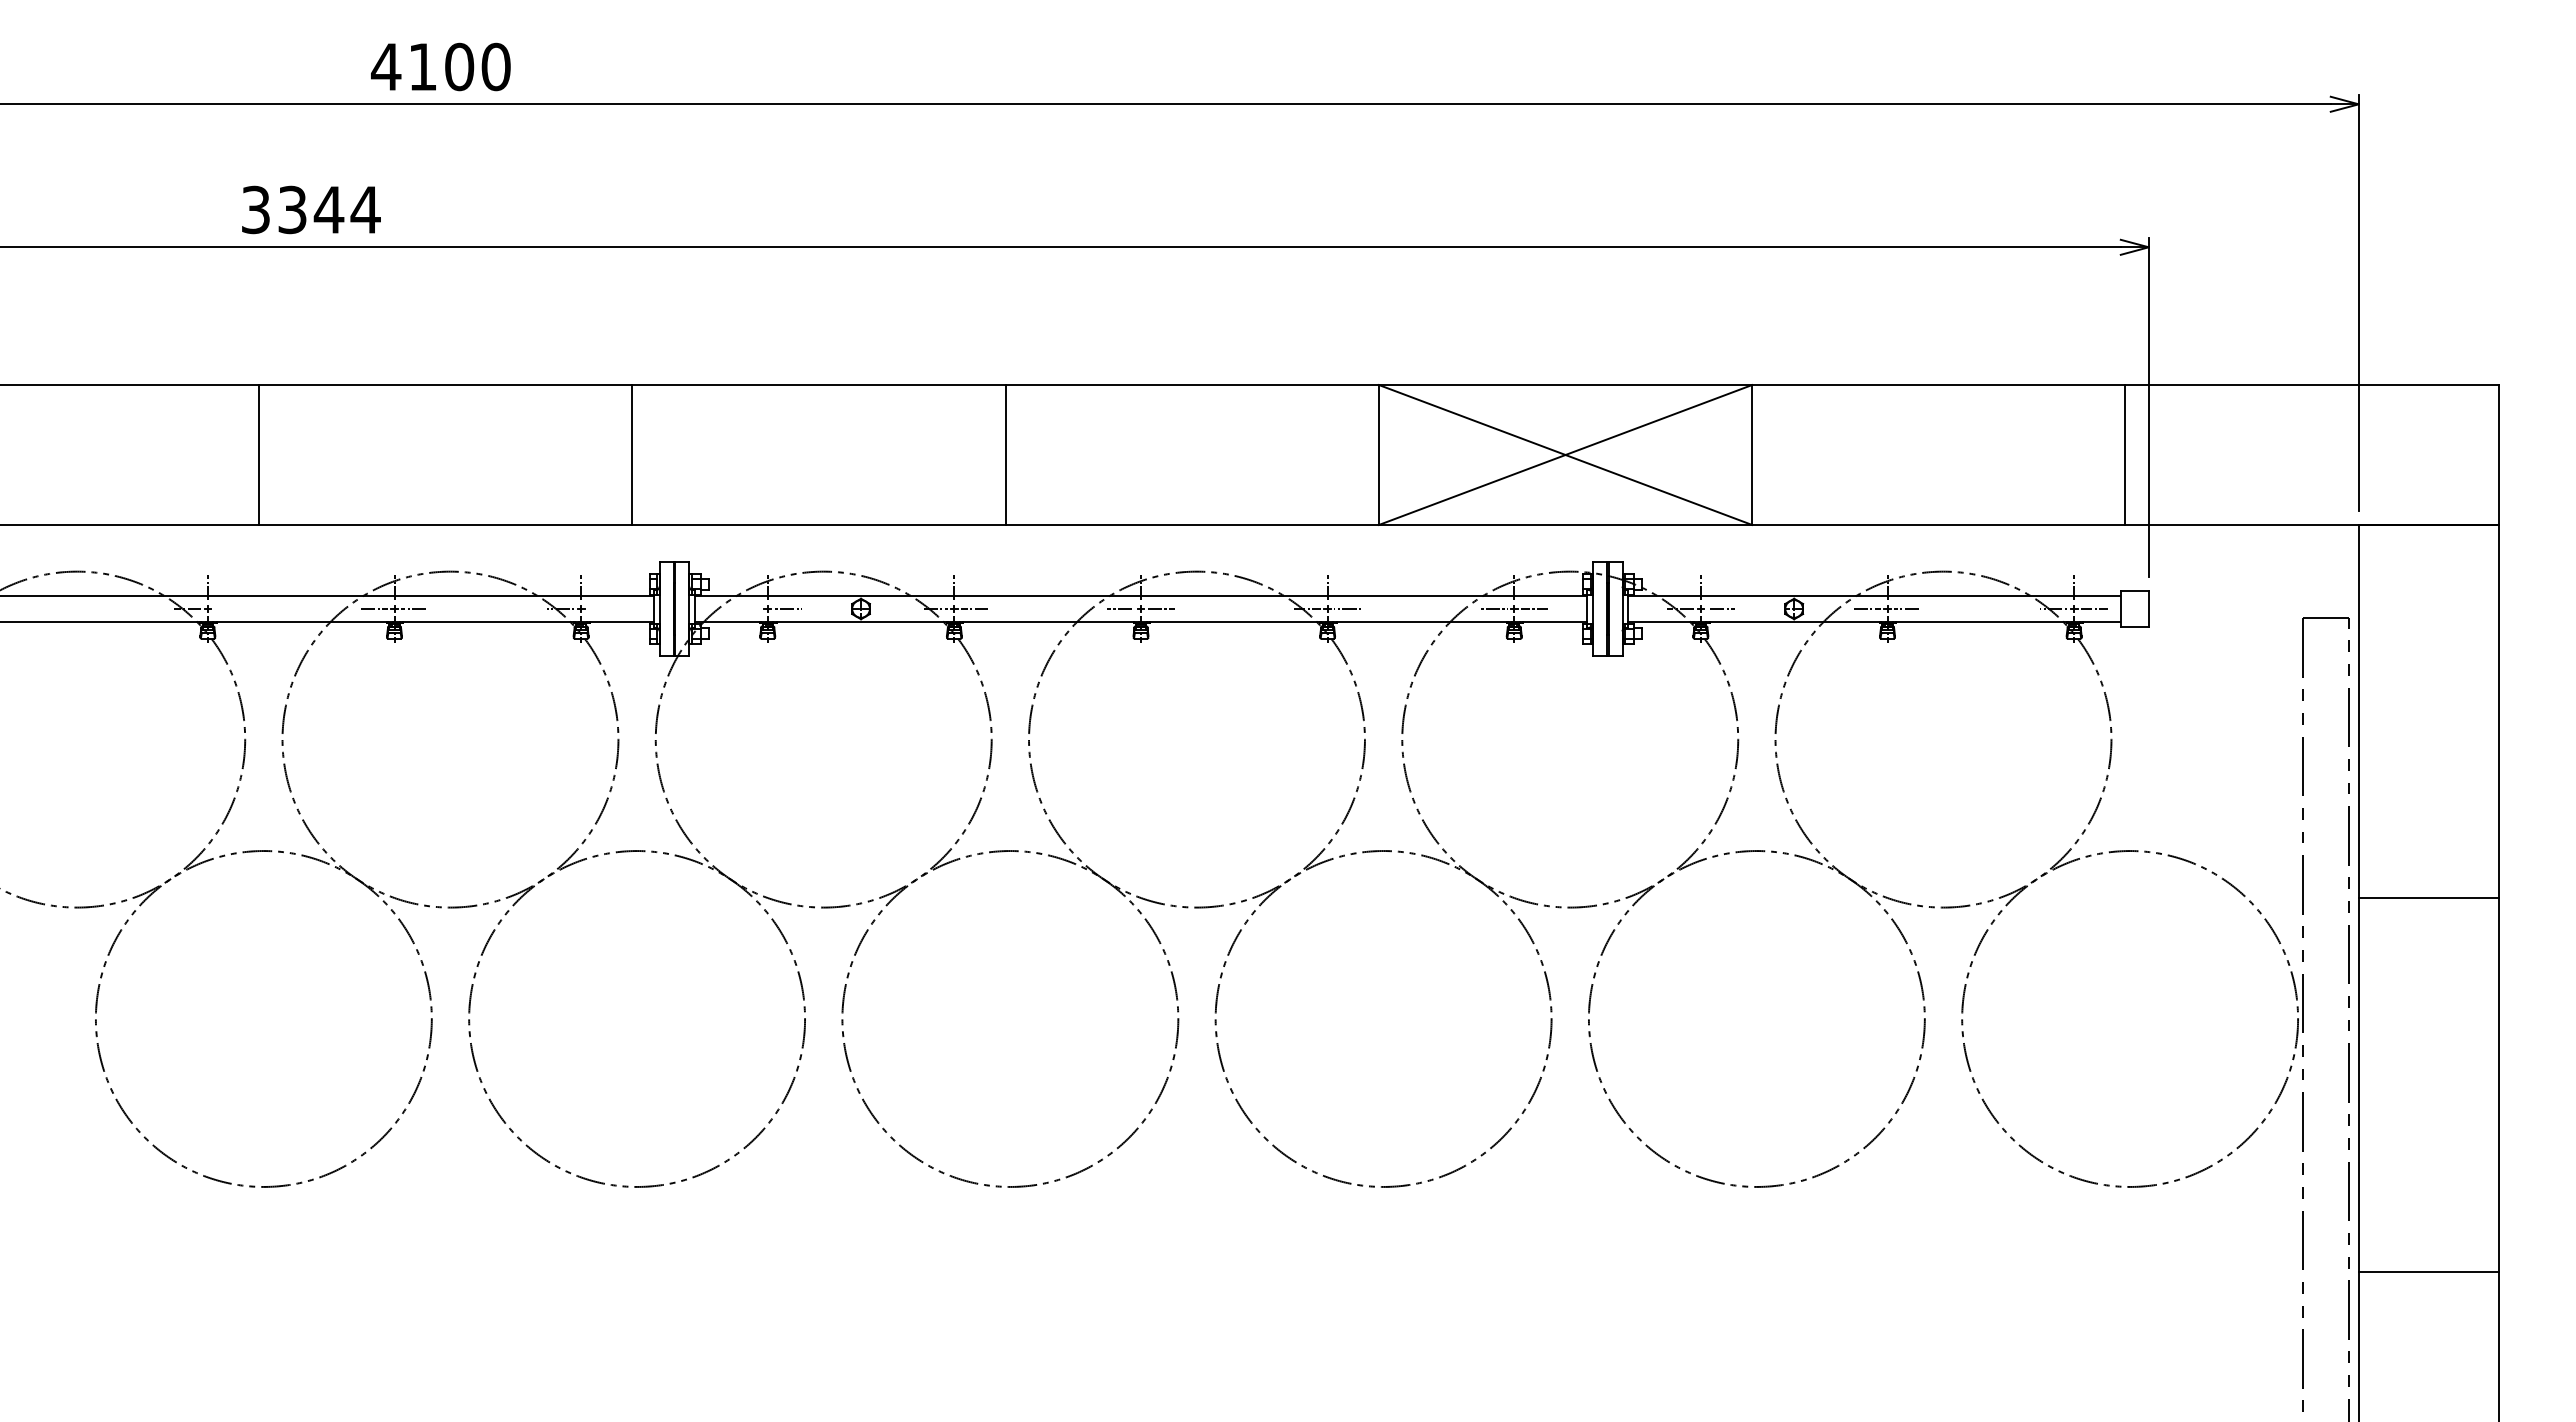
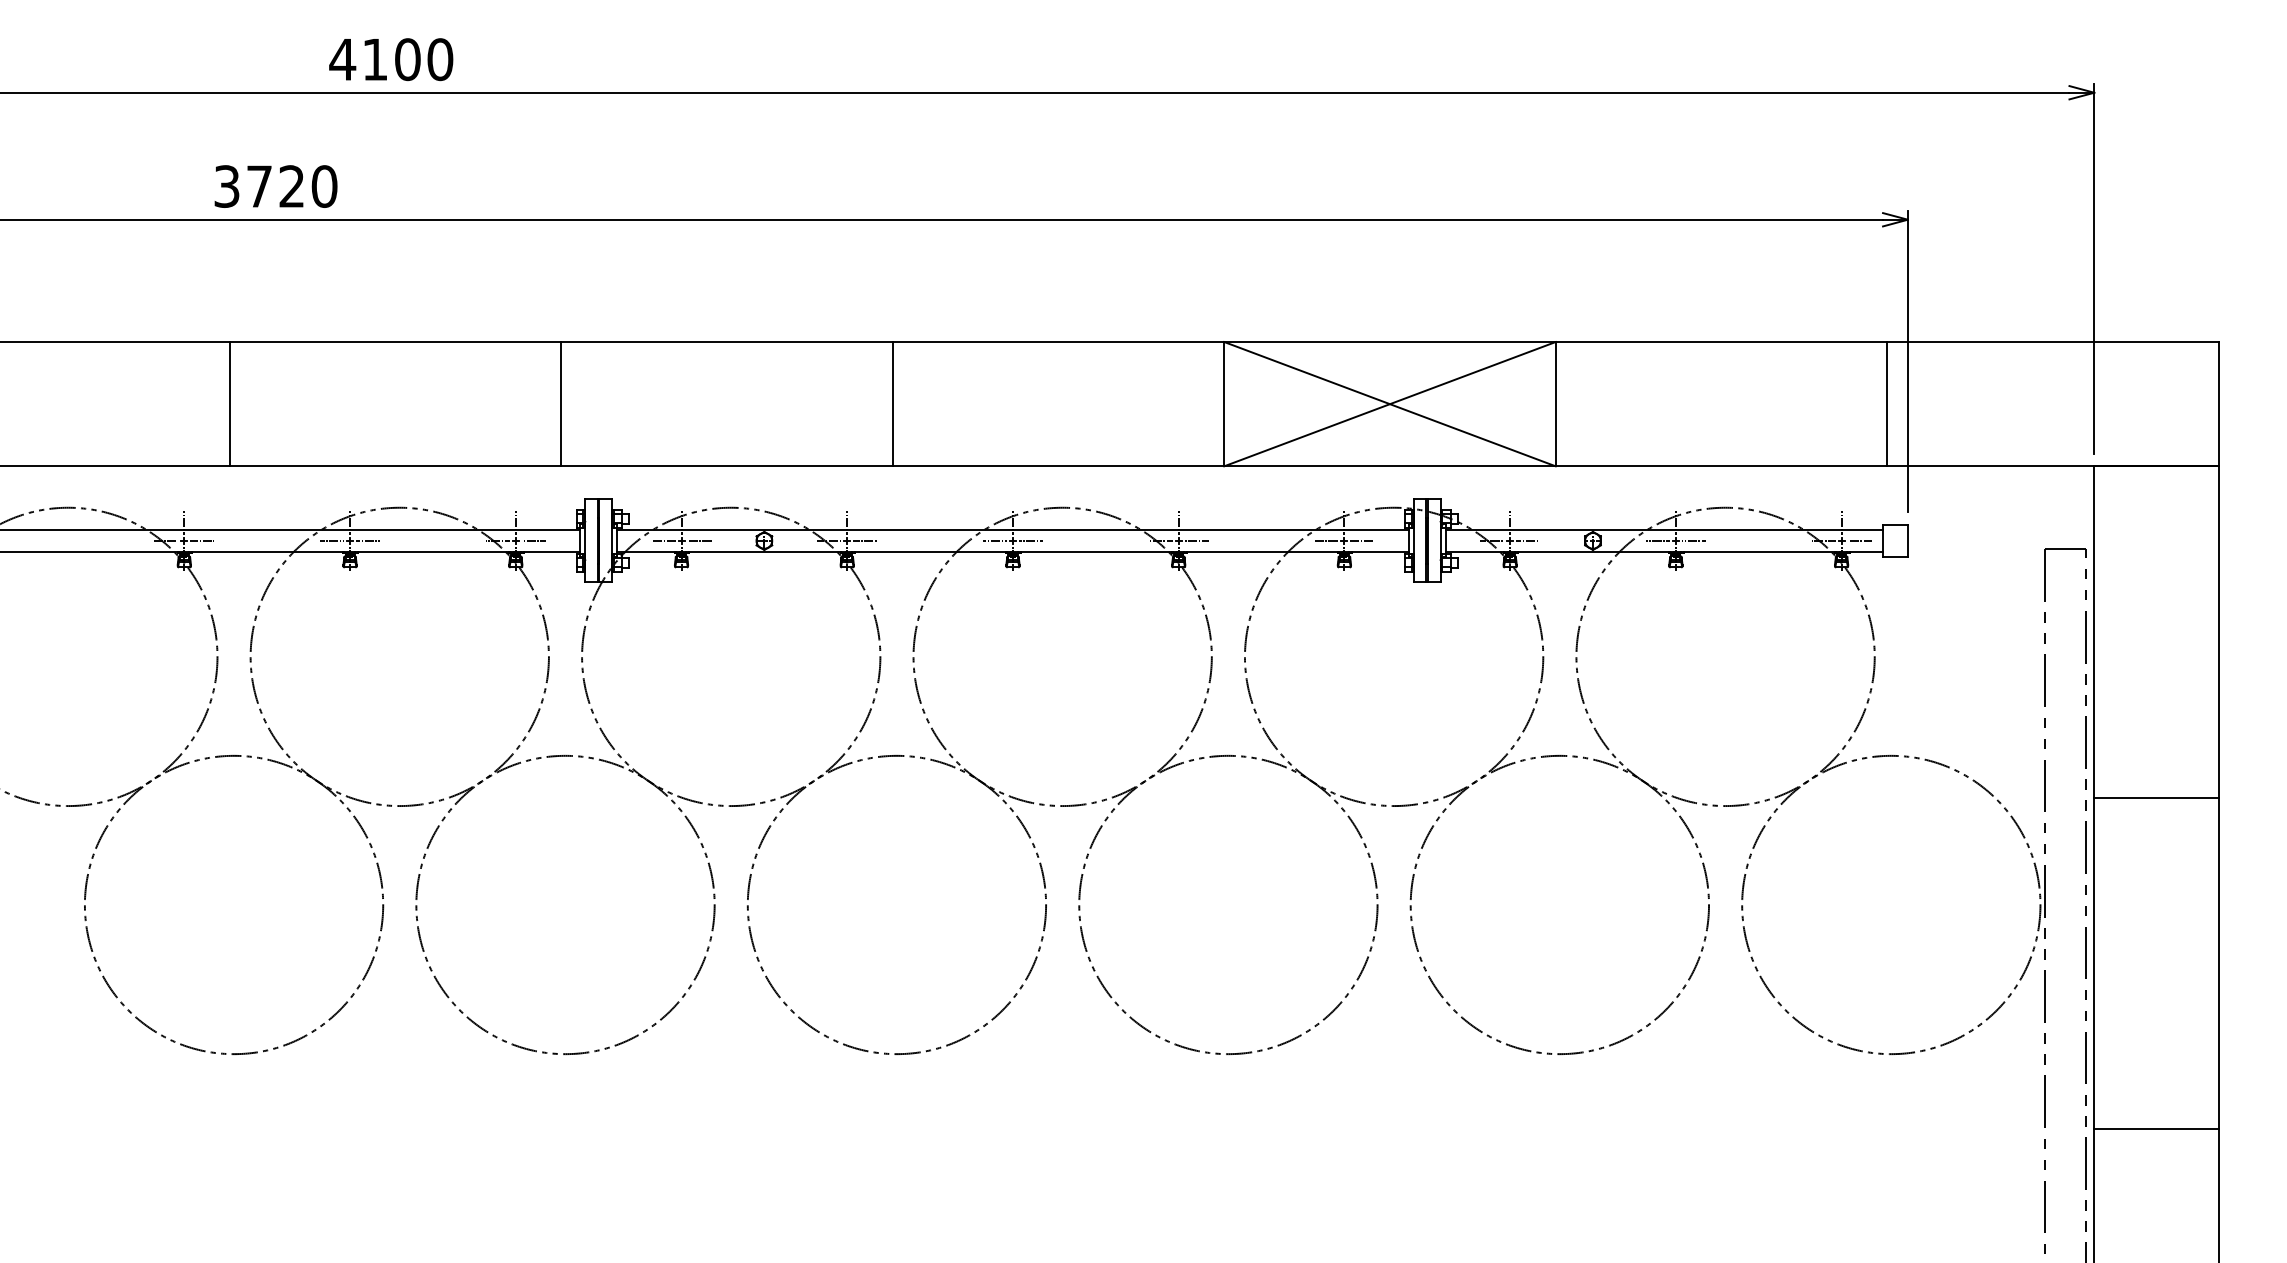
text: (329, 209) -> (292, 186), 3344 -> 3720
line: (227, 608) -> (201, 540), added
line: (600, 608) -> (533, 540), added
line: (747, 608) -> (663, 540), added

